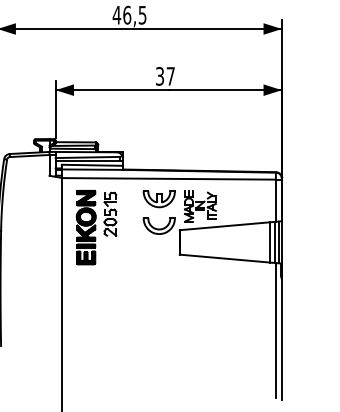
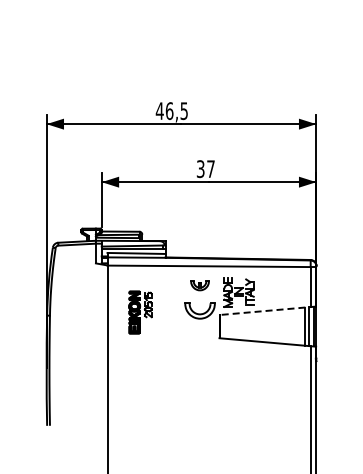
part: (158, 199) -> (199, 285), size x0.6
line: (230, 225) -> (267, 310), solid -> dashed
part: (96, 227) -> (140, 312), size x0.6

